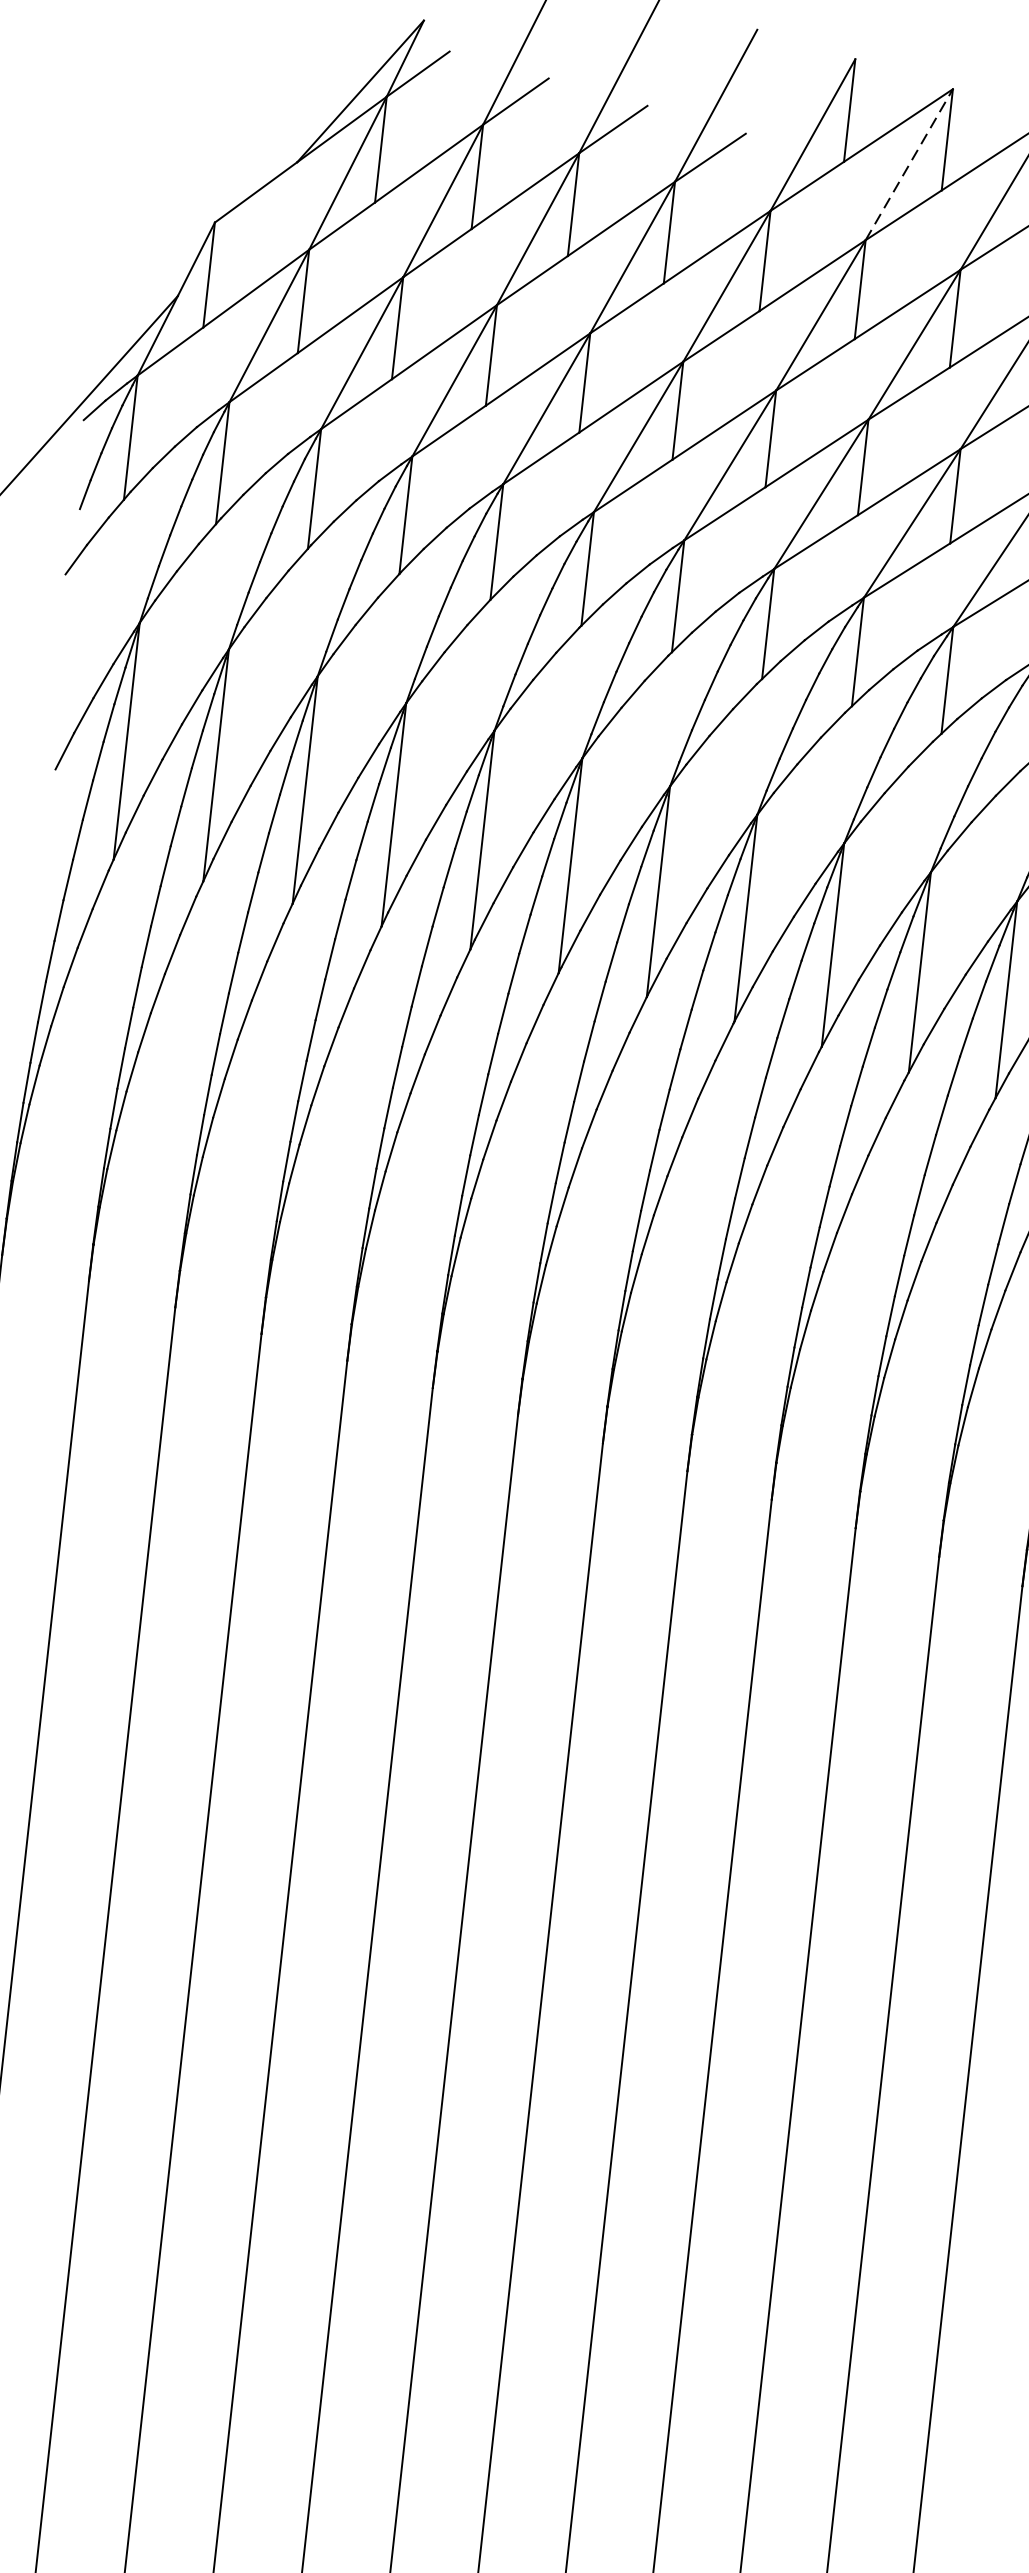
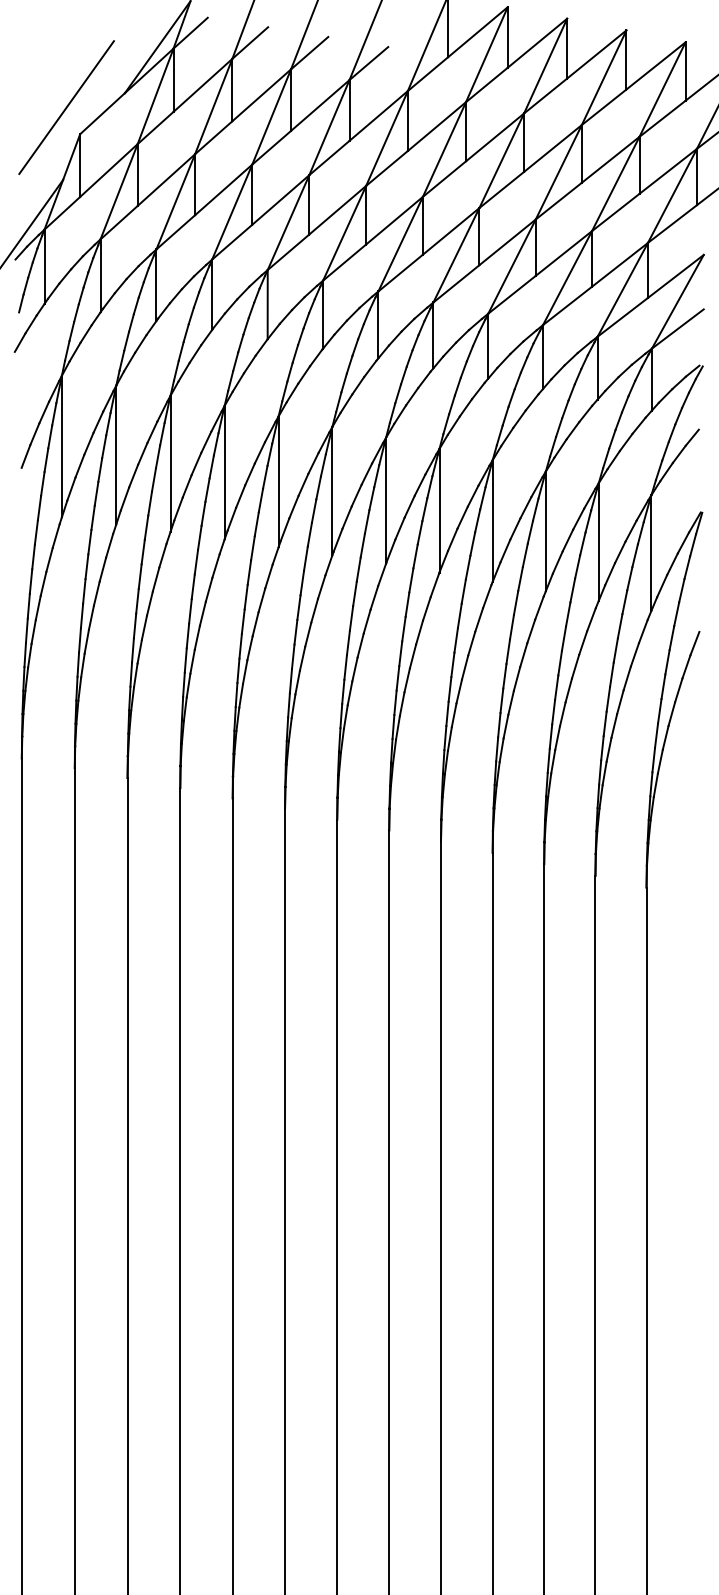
line: (908, 164) -> (486, 54), dashed -> solid
line: (196, 175) -> (66, 107), added

